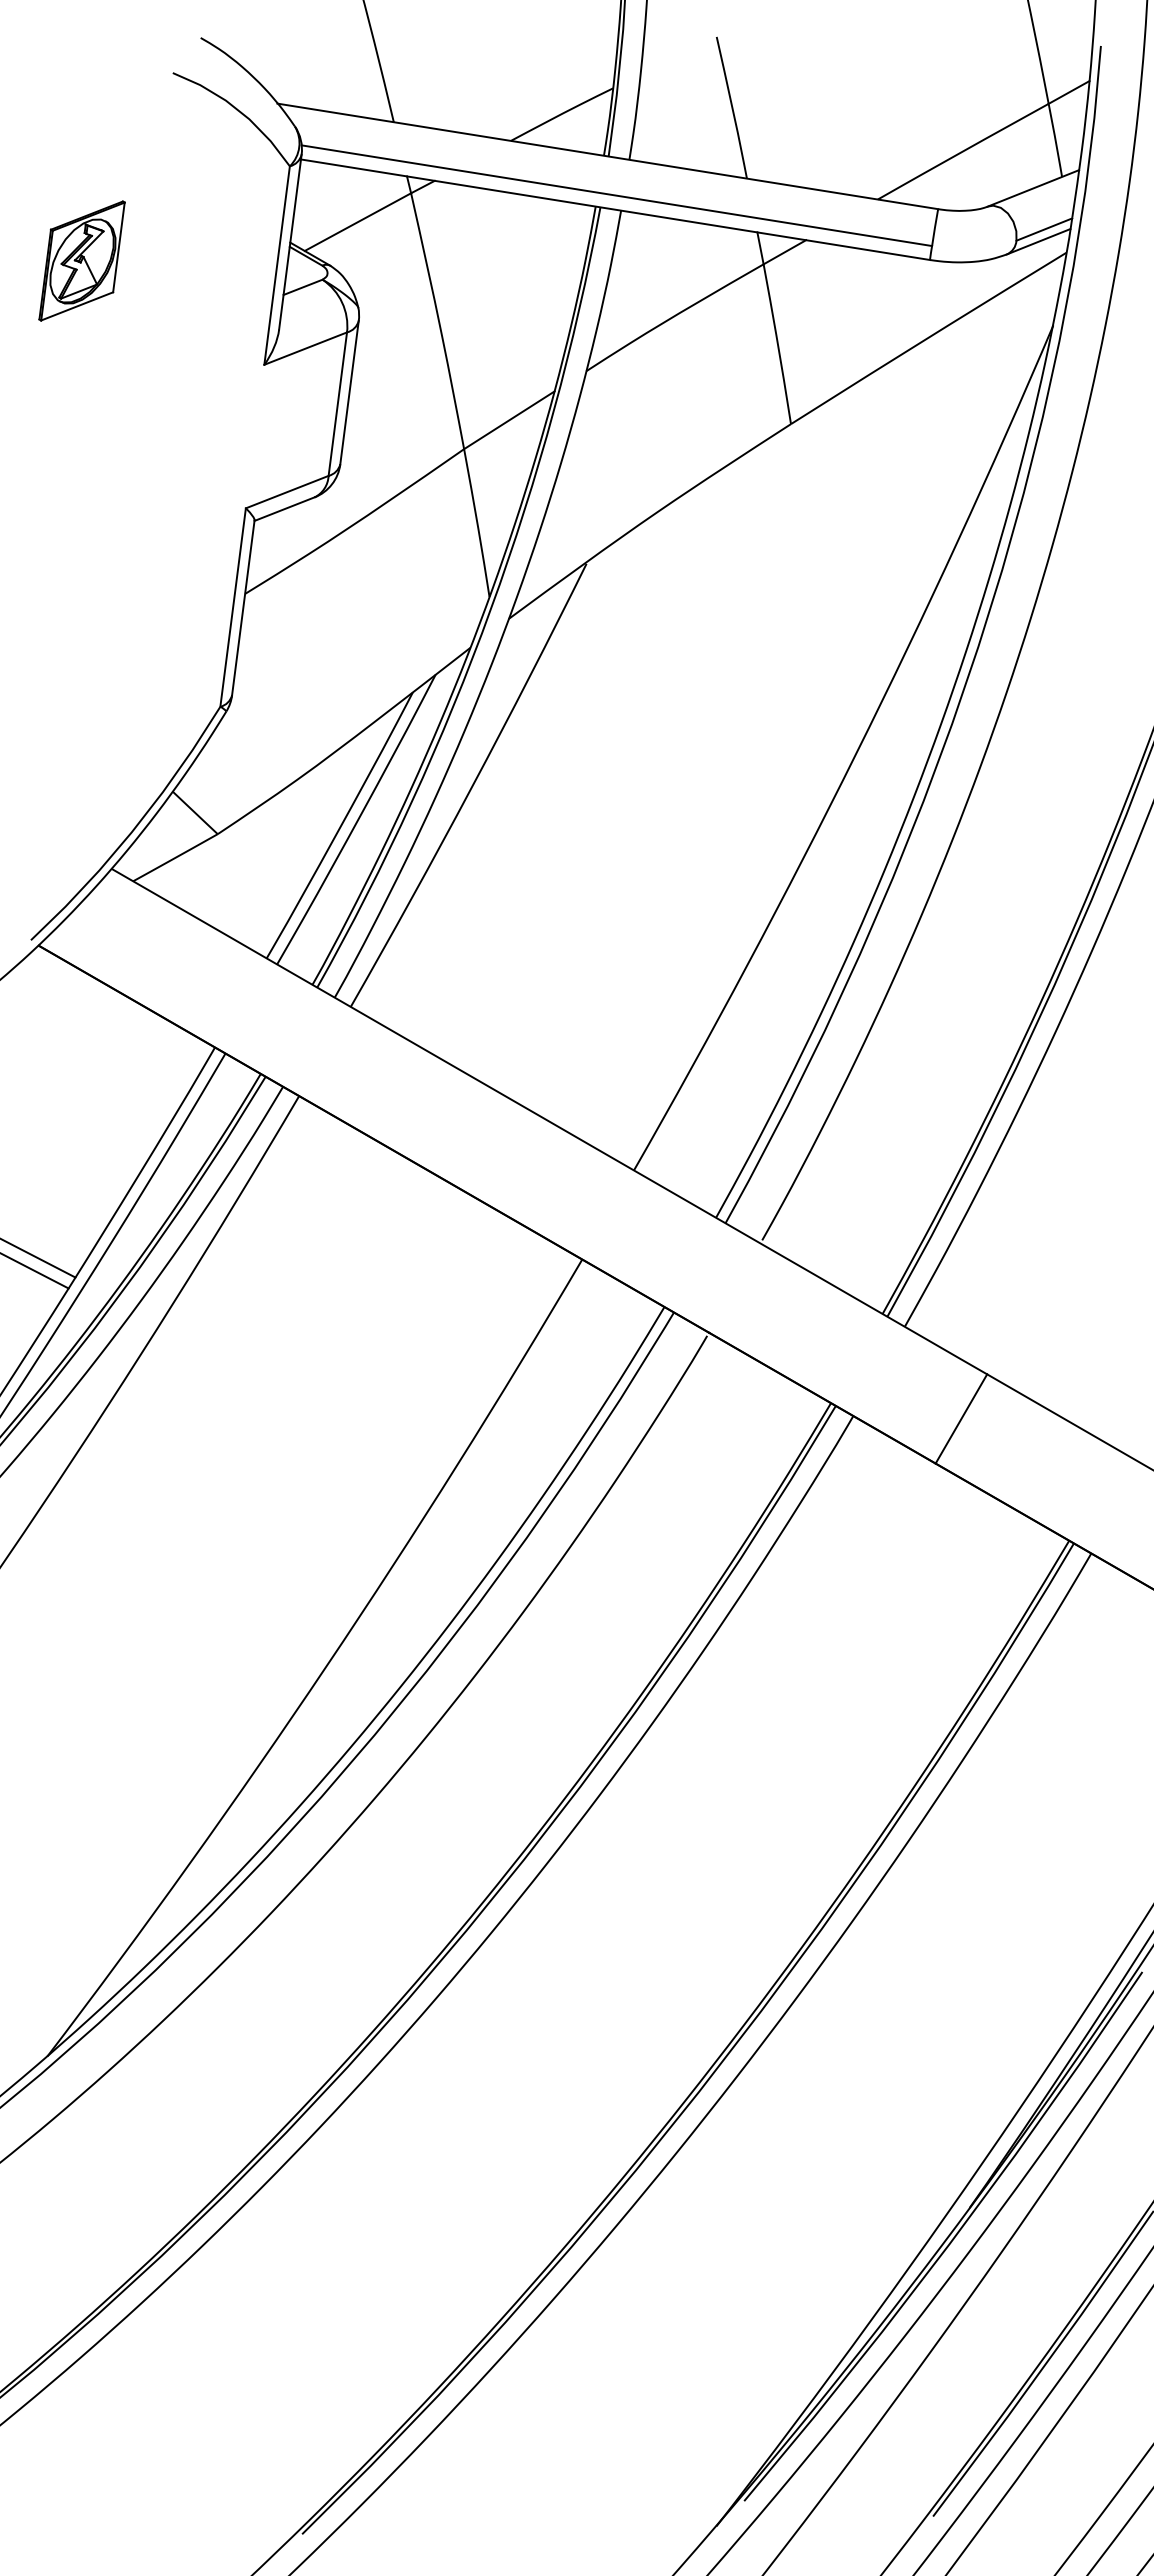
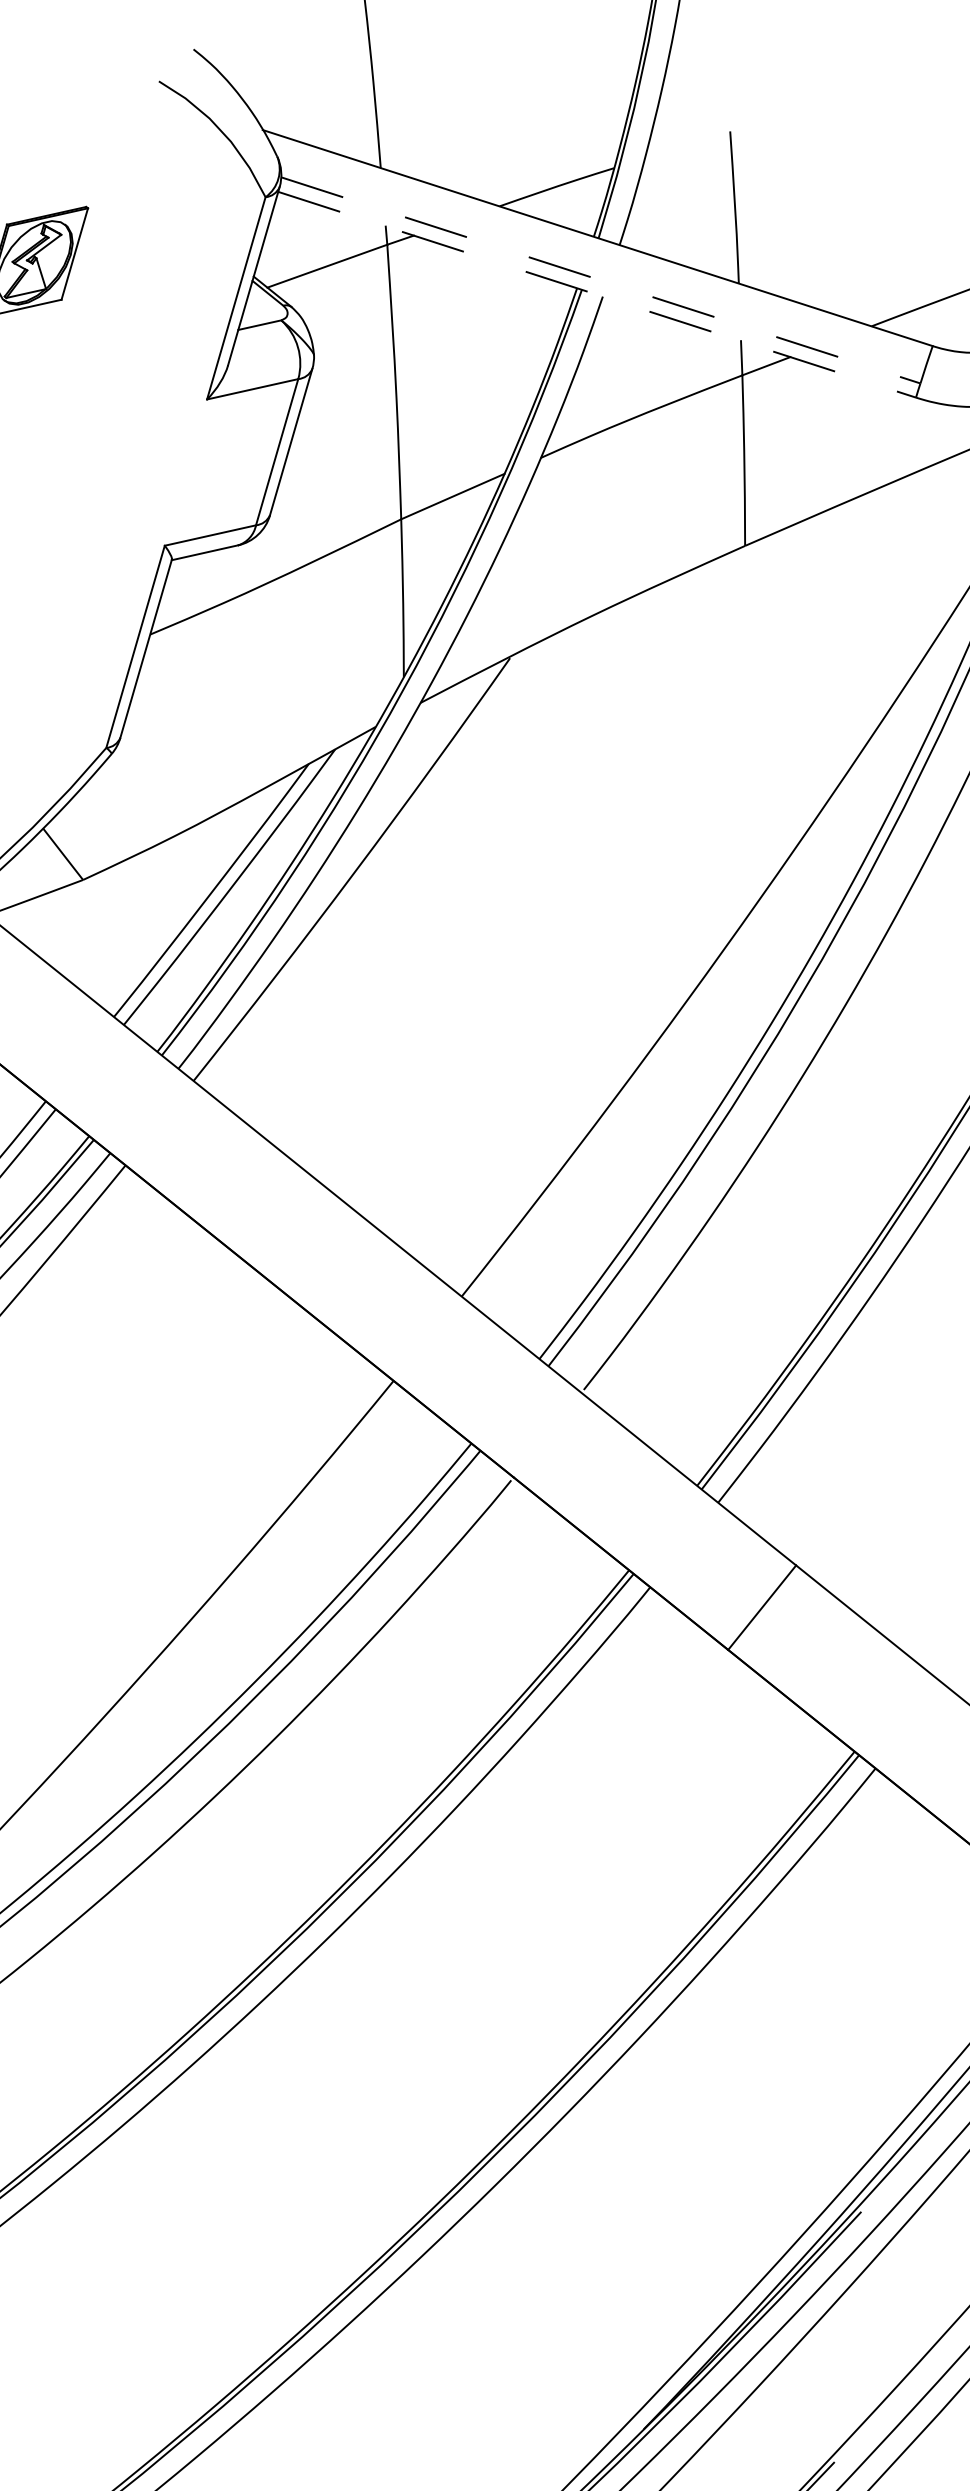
line: (617, 195) -> (601, 280), solid -> dashed
line: (615, 209) -> (597, 294), solid -> dashed

